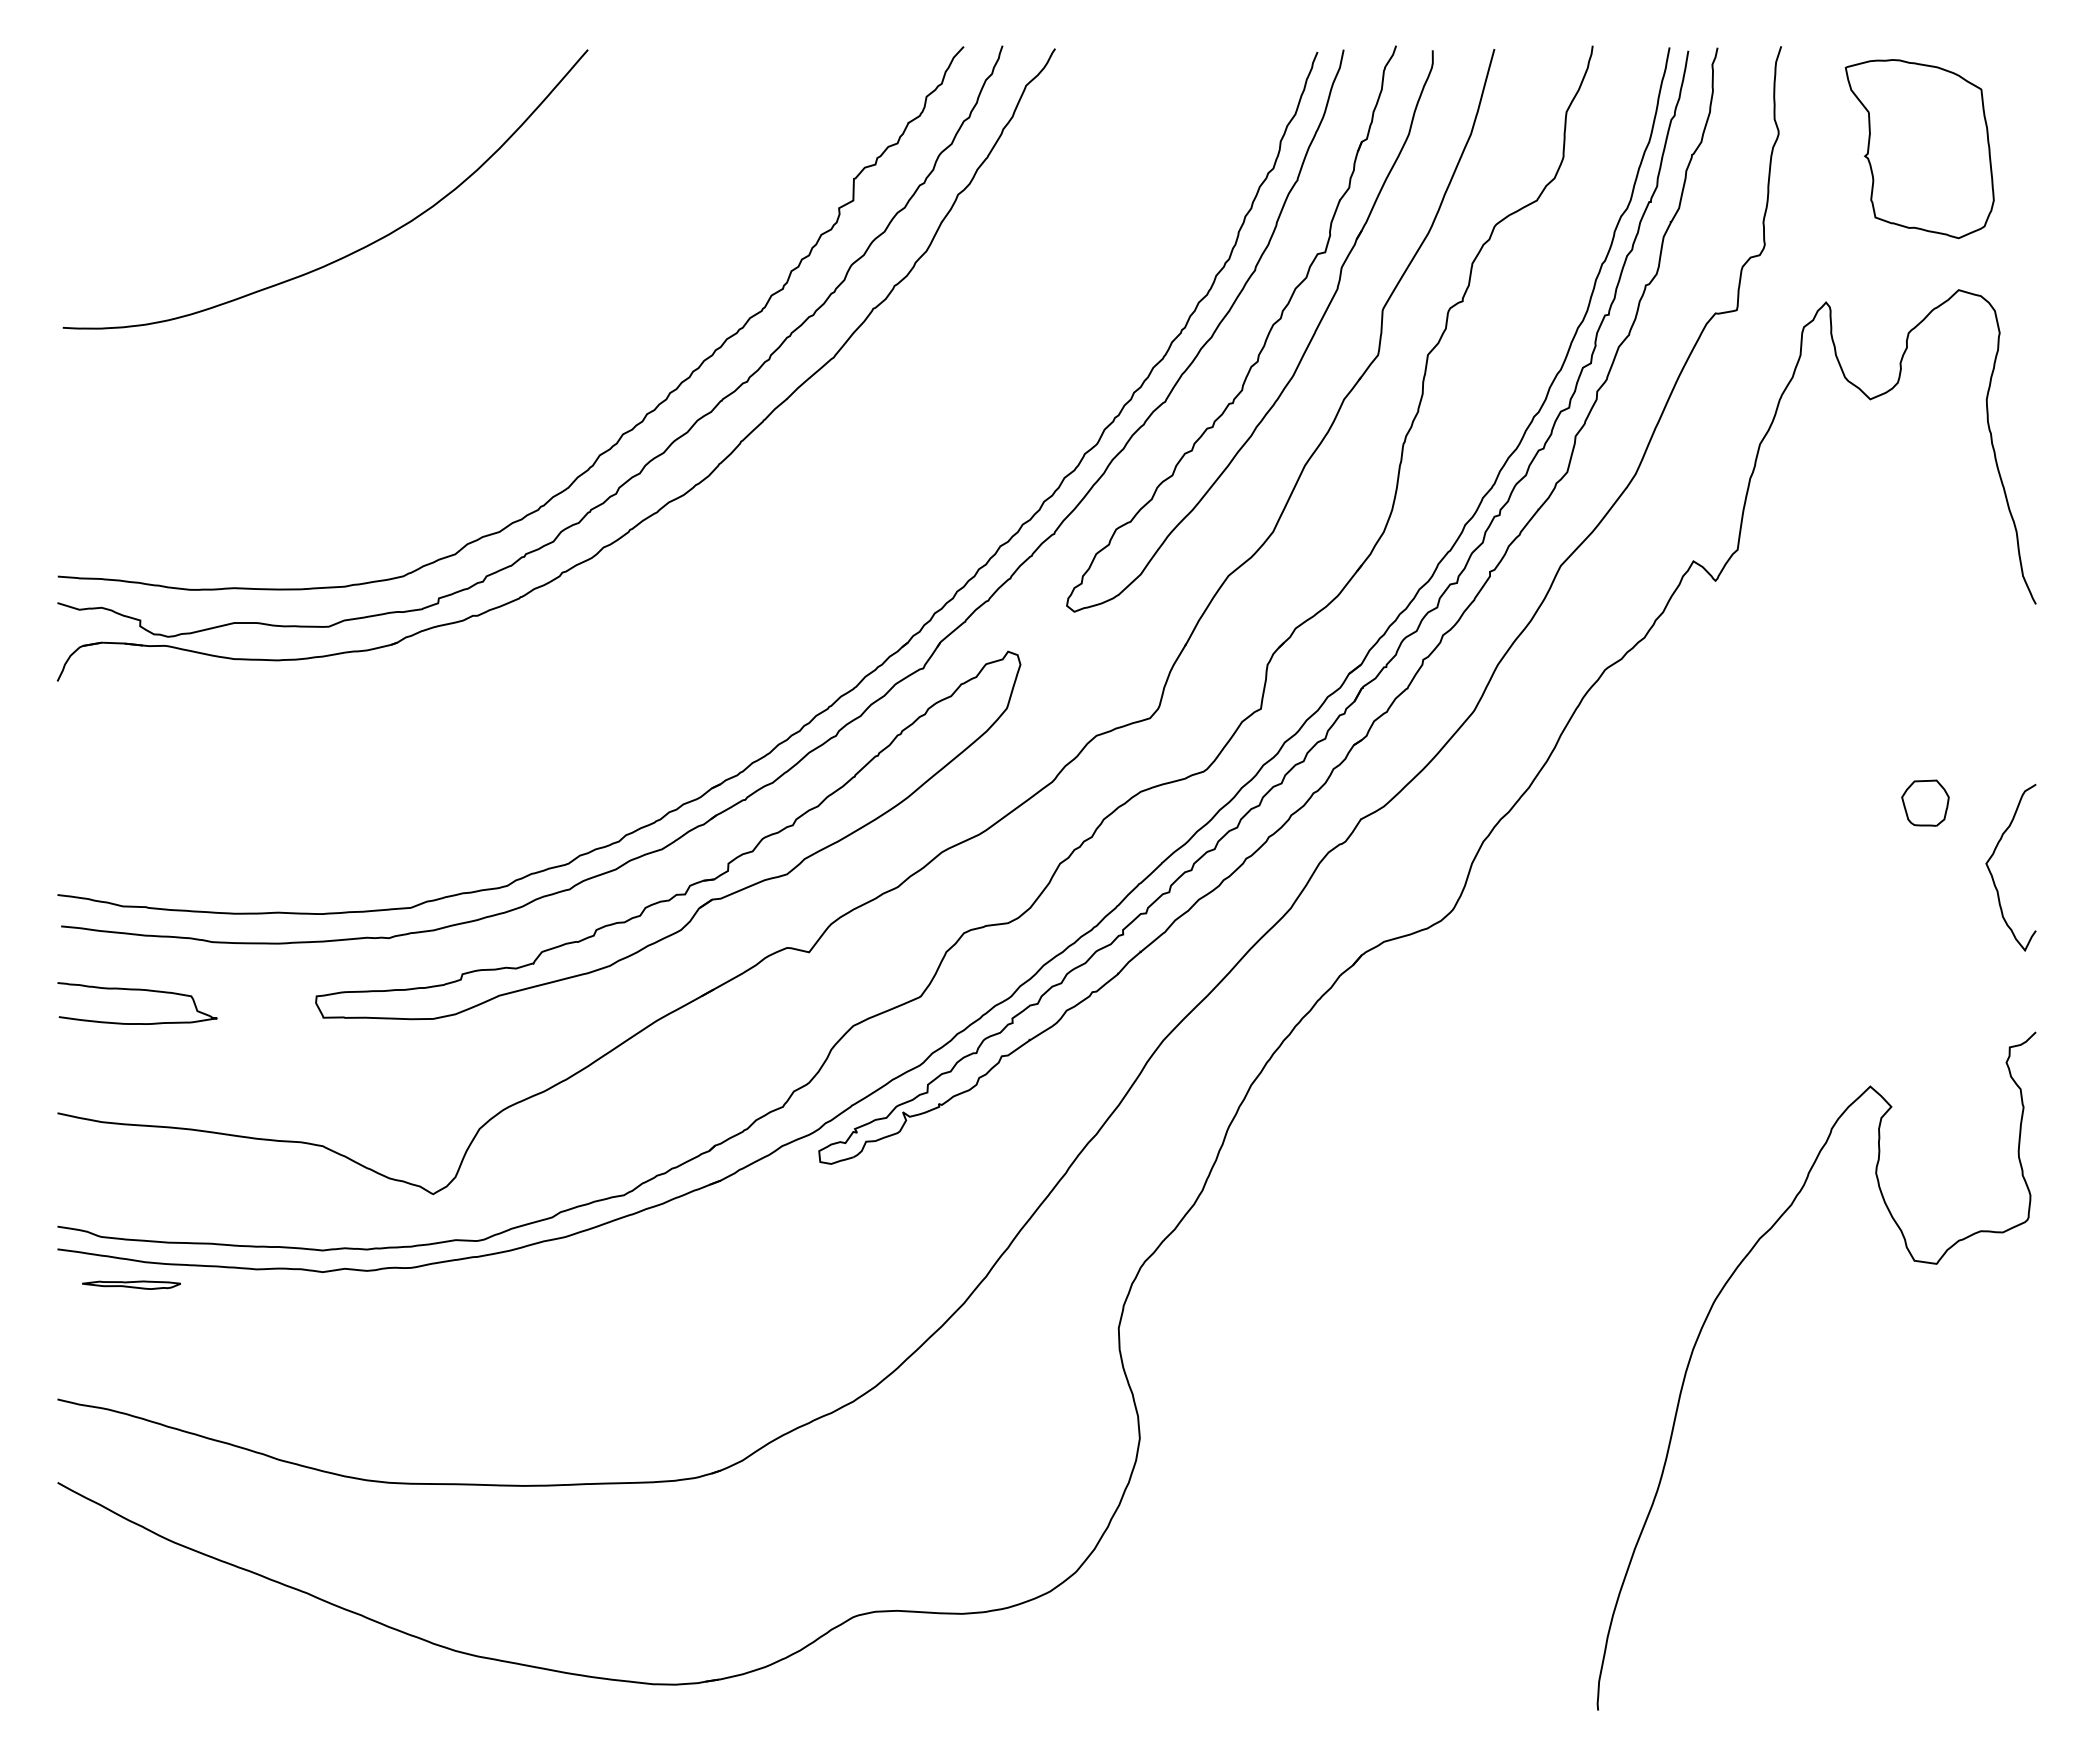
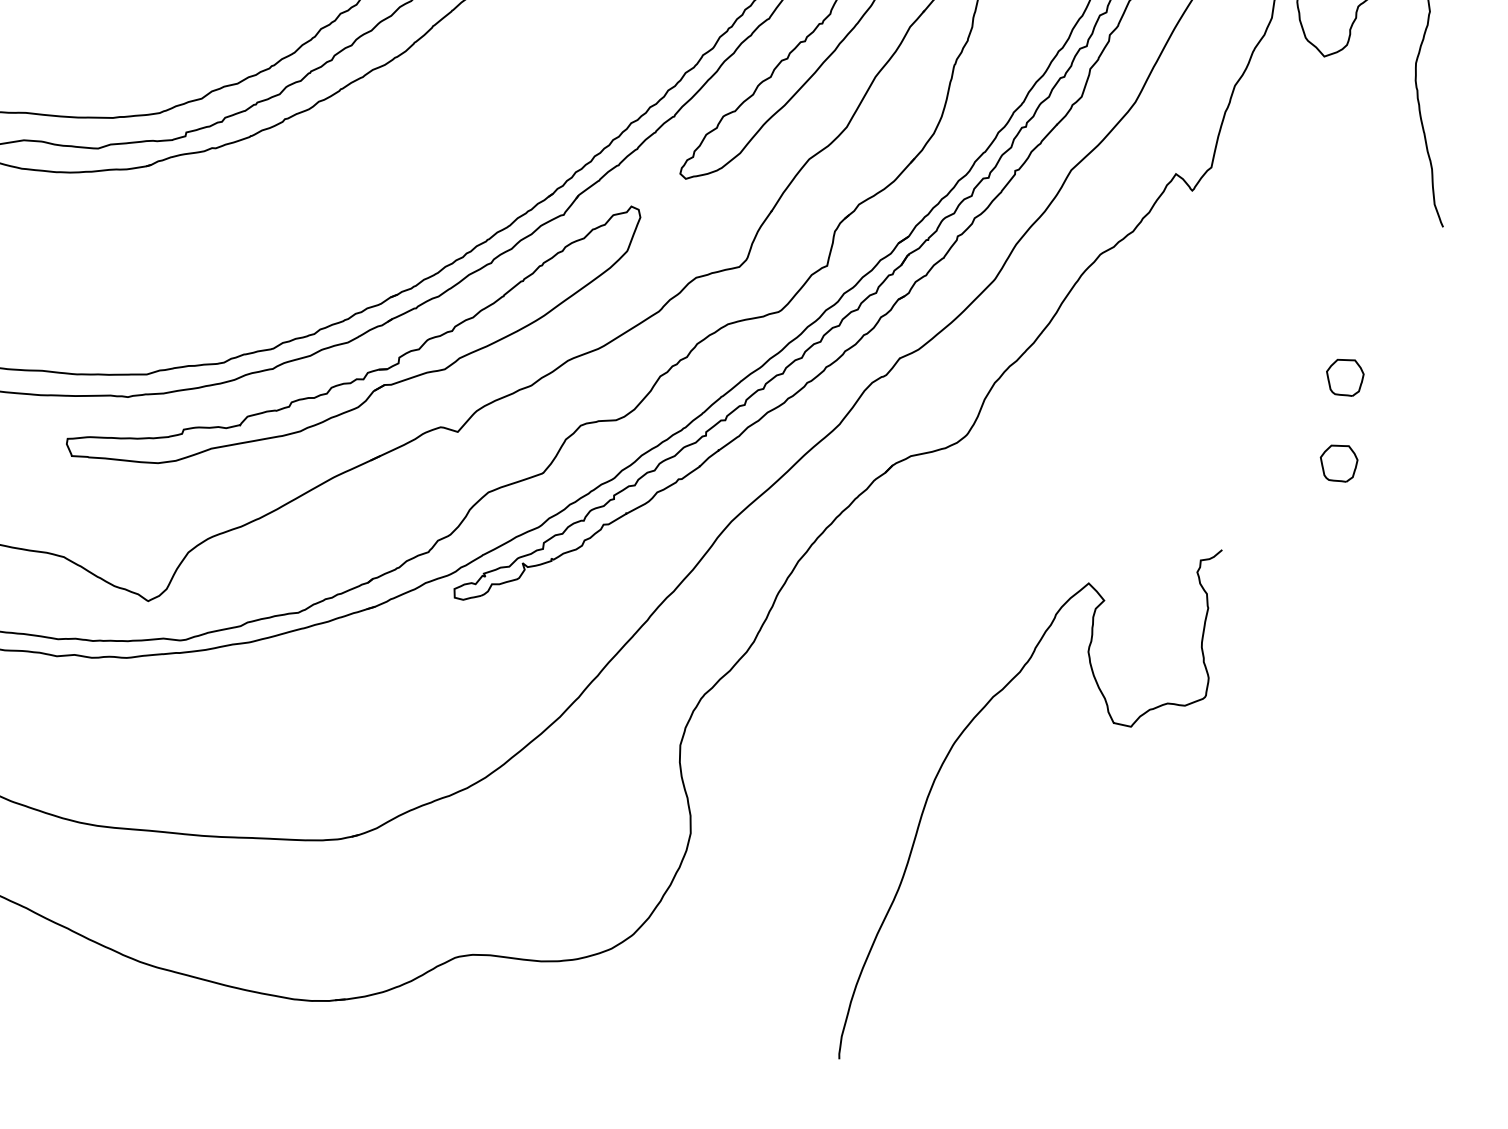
curve: (1992, 874) -> (1393, 437), removed
part: (1925, 911) -> (1338, 462), added
curve: (1704, 1325) -> (944, 762), moved

